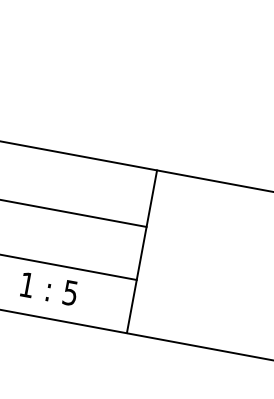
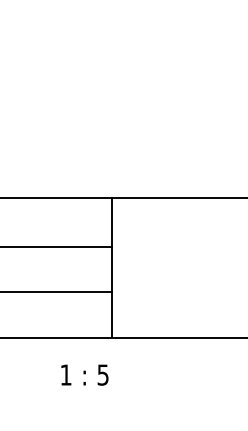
text: (48, 288) -> (84, 374), moved

